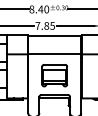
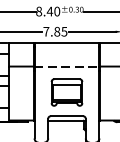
line: (54, 54) -> (66, 66), solid -> dashed

